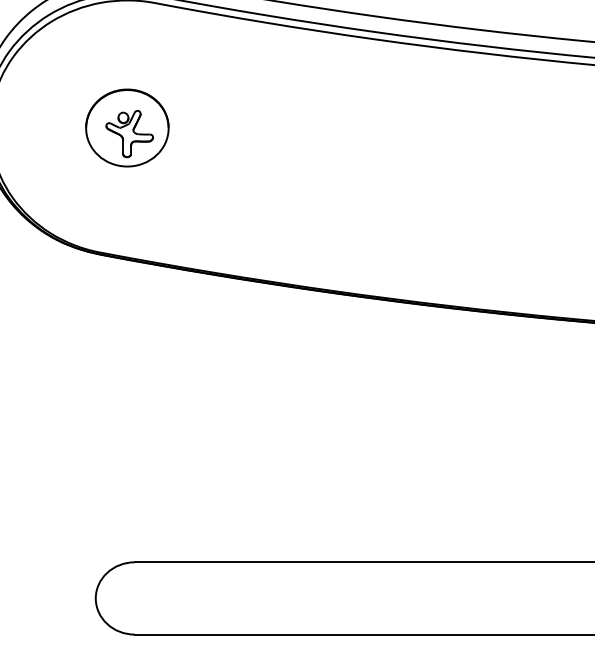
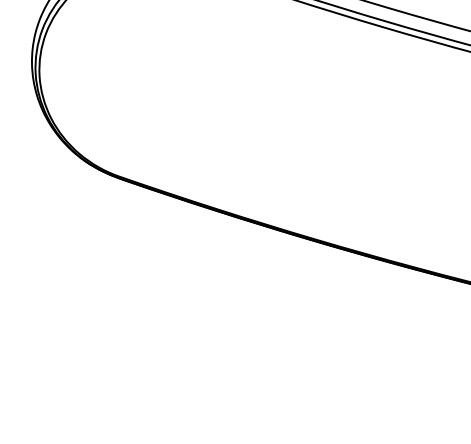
part: (127, 127) -> (159, 72), removed

